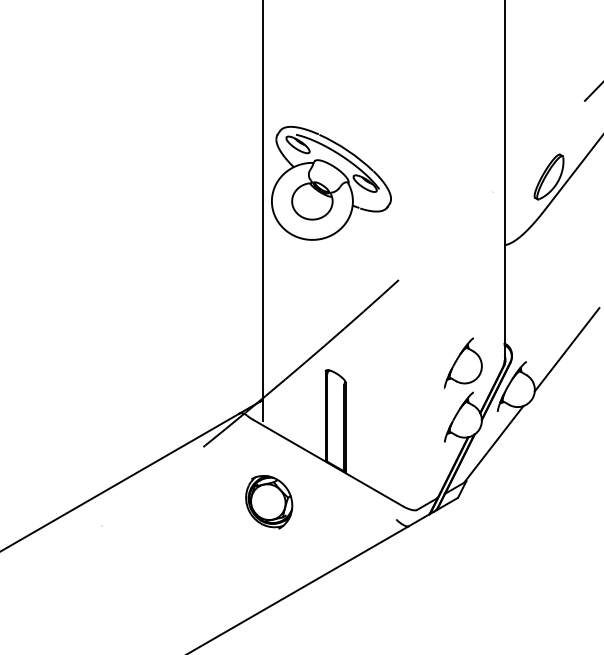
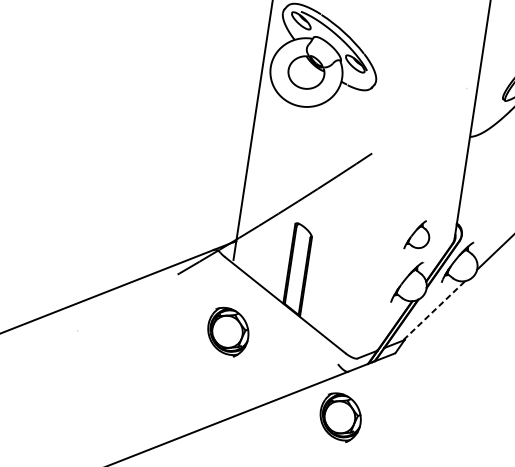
part: (463, 363) -> (418, 235), size x0.7
line: (494, 443) -> (434, 310), solid -> dashed
part: (408, 578) -> (340, 417), added

